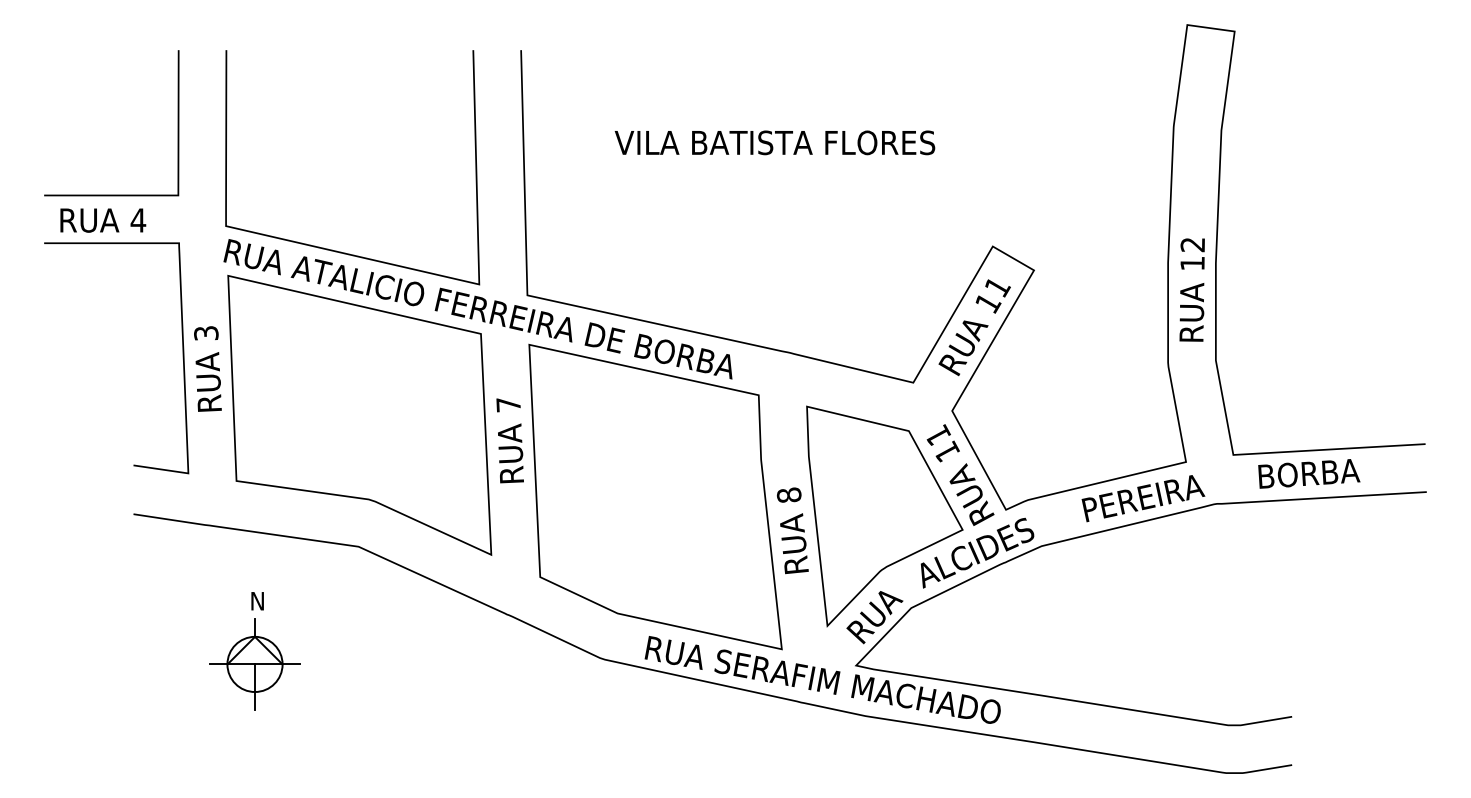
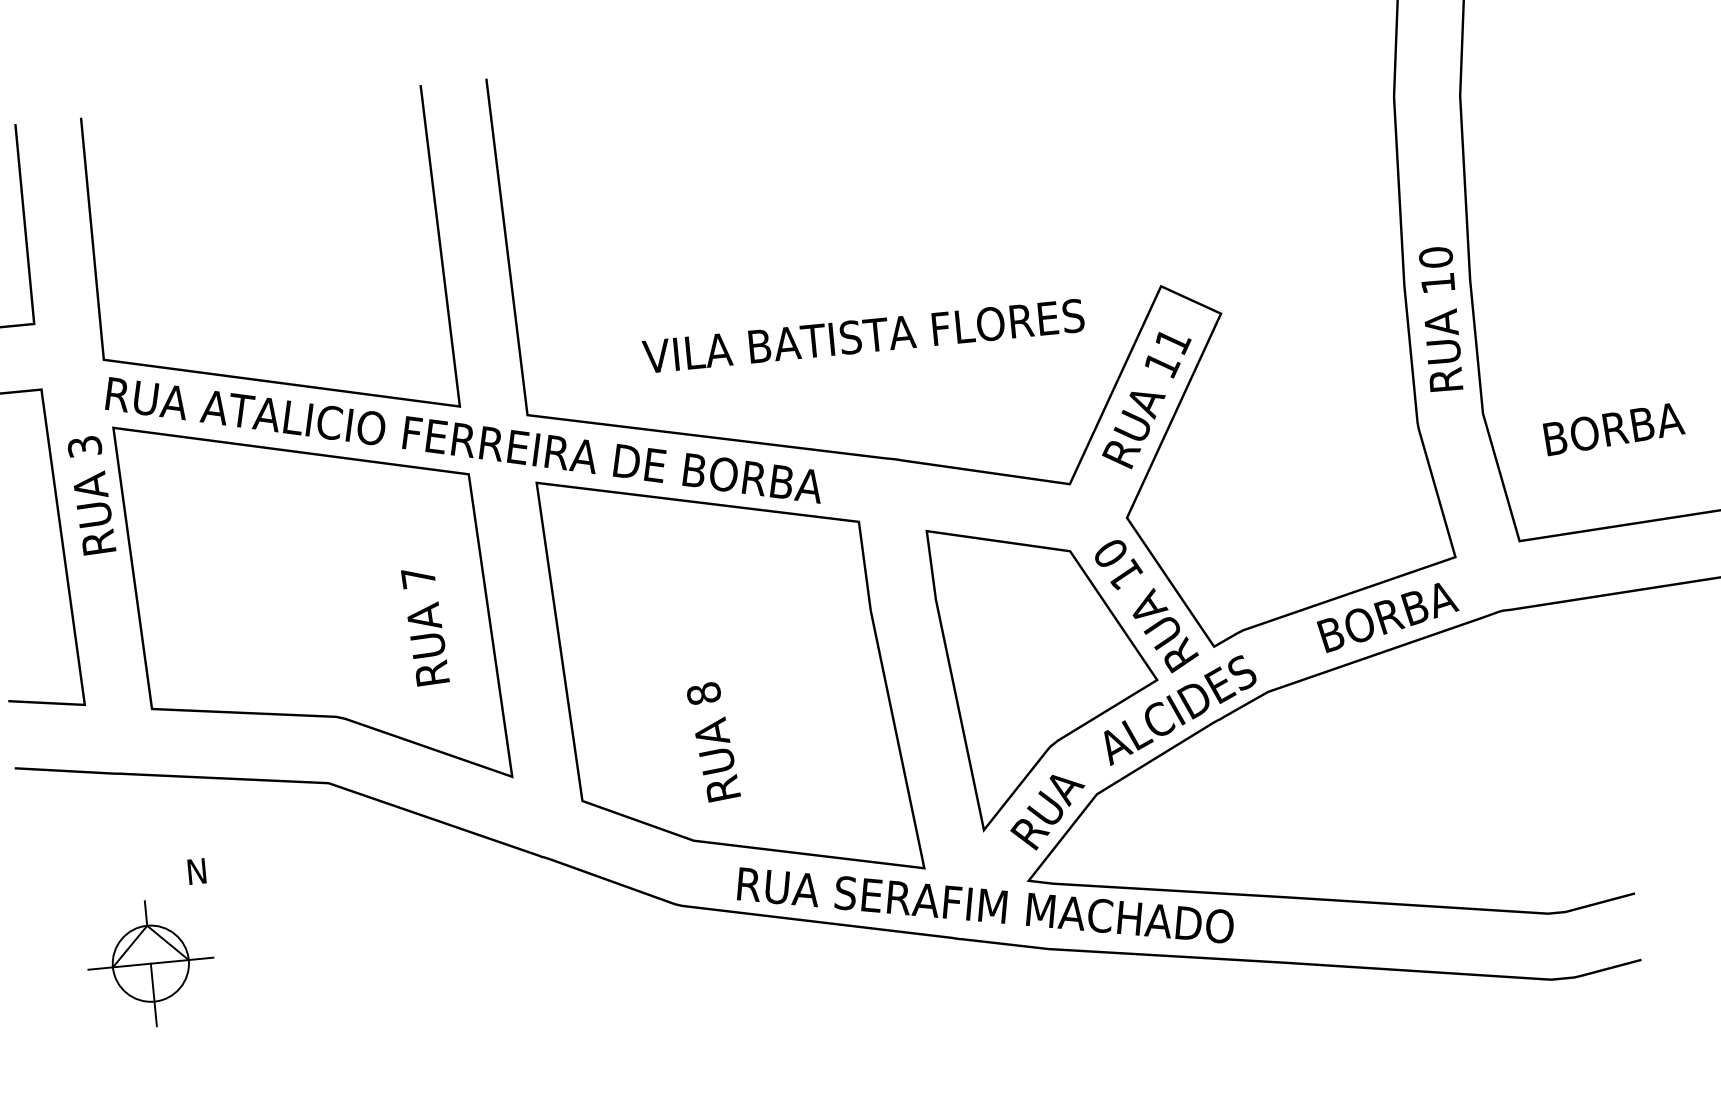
text: (774, 142) -> (862, 335), moved
text: (1192, 244) -> (1435, 257), 12 -> 10
text: (207, 368) -> (91, 494), moved
text: (938, 434) -> (1111, 552), 11 -> 10
text: (509, 440) -> (424, 626), moved
text: (1309, 473) -> (1614, 428), moved
text: (1145, 498) -> (1404, 612), PEREIRA -> BORBA
text: (792, 530) -> (713, 741), moved
part: (254, 664) -> (150, 963), moved

